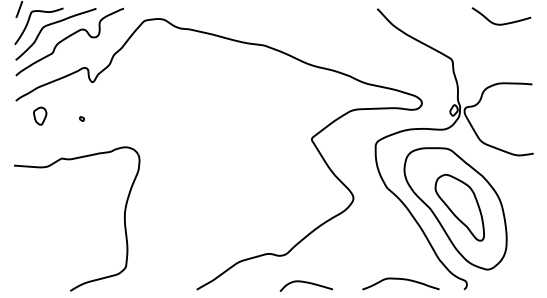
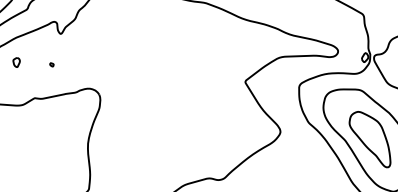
part: (39, 116) -> (16, 62), size x0.62

